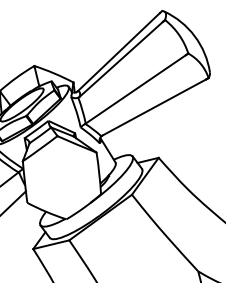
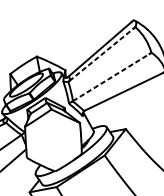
line: (121, 59) -> (101, 54), solid -> dashed
line: (135, 89) -> (111, 77), solid -> dashed

